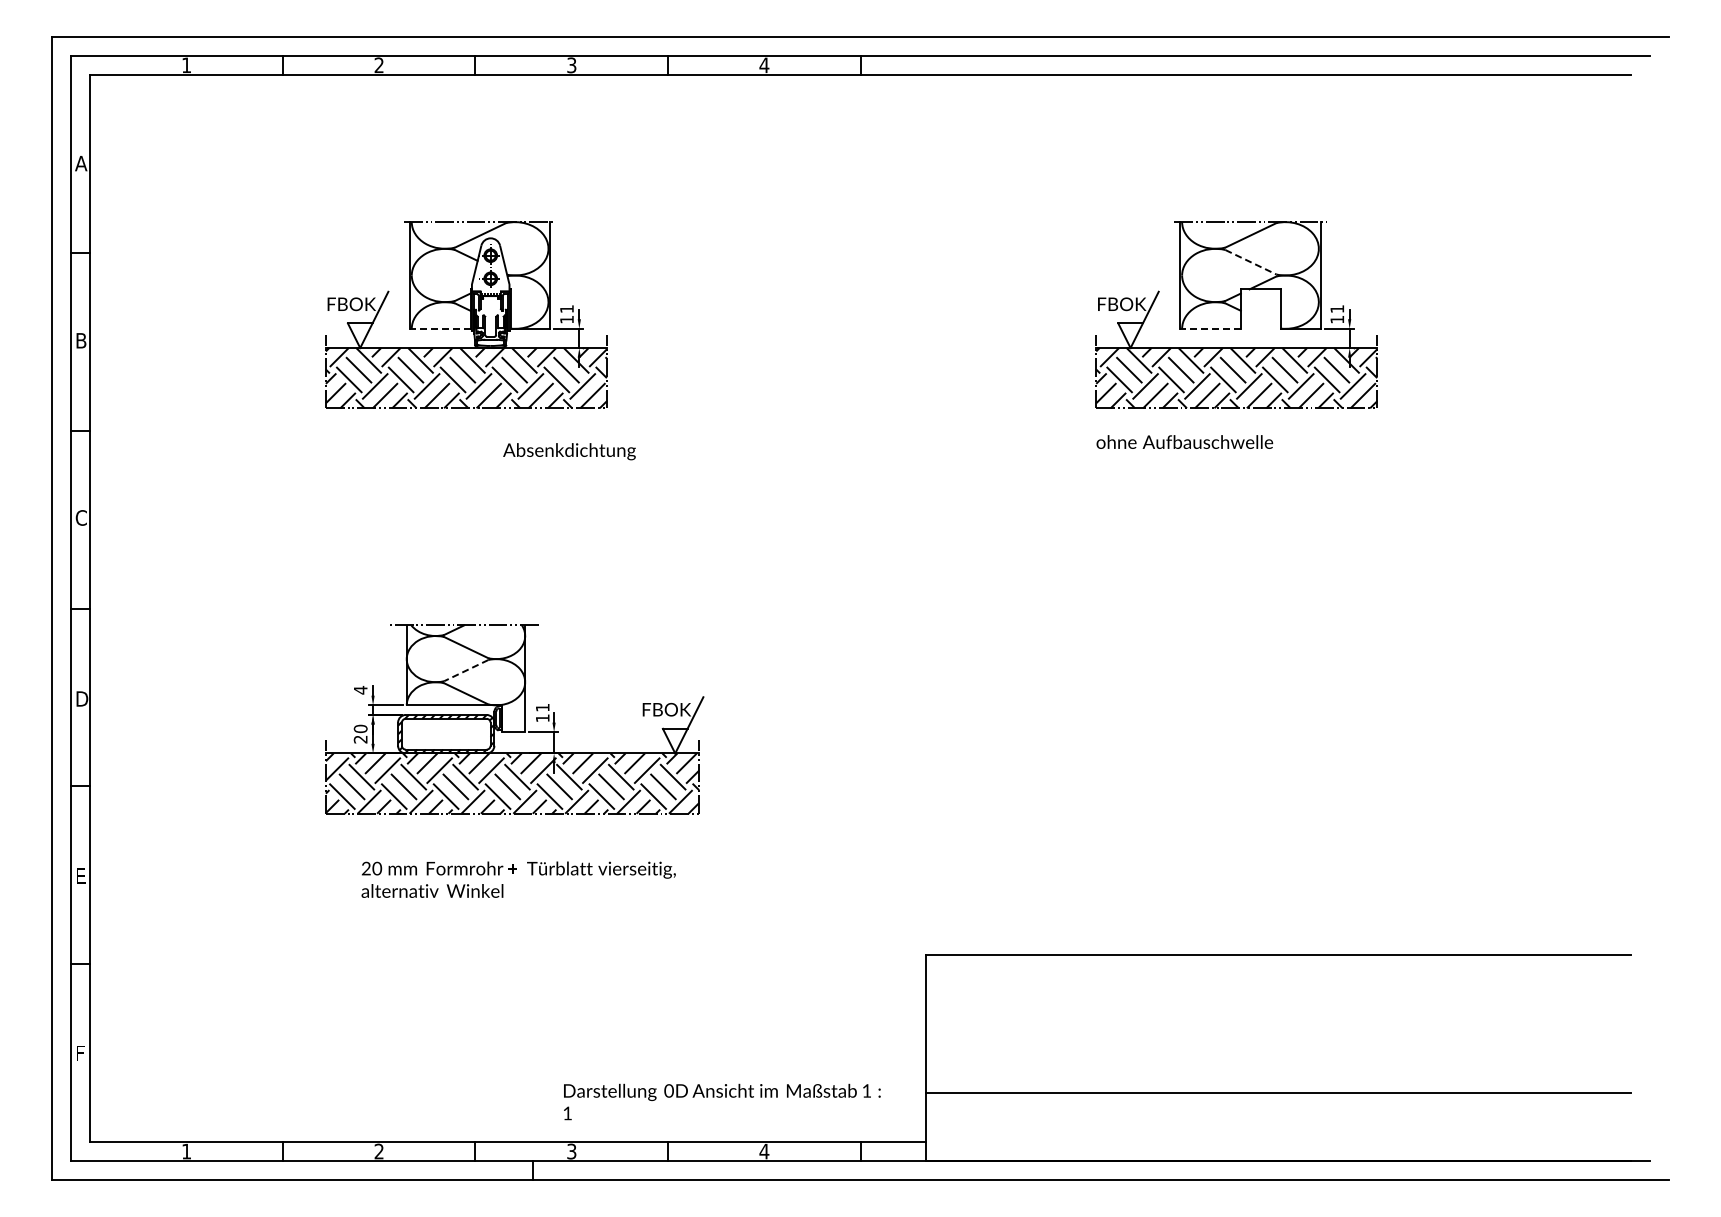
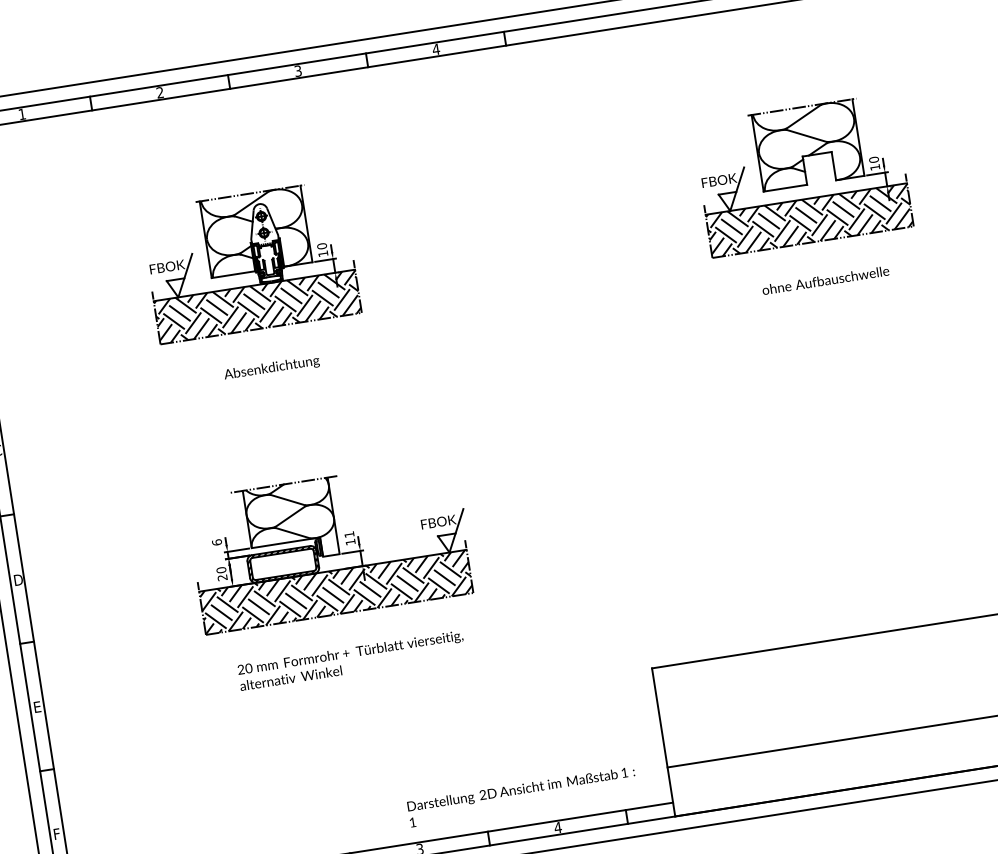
line: (1251, 262) -> (807, 136), dashed -> solid
text: (566, 309) -> (321, 246), 11 -> 10
text: (1337, 309) -> (874, 160), 11 -> 10
line: (439, 328) -> (232, 274), dashed -> solid
line: (1210, 328) -> (785, 187), dashed -> solid
text: (1184, 441) -> (825, 280), moved
text: (569, 451) -> (271, 368), moved
line: (466, 670) -> (290, 516), dashed -> solid
text: (360, 689) -> (216, 541), 4 -> 6
text: (668, 1090) -> (482, 794), 0D -> 2D

